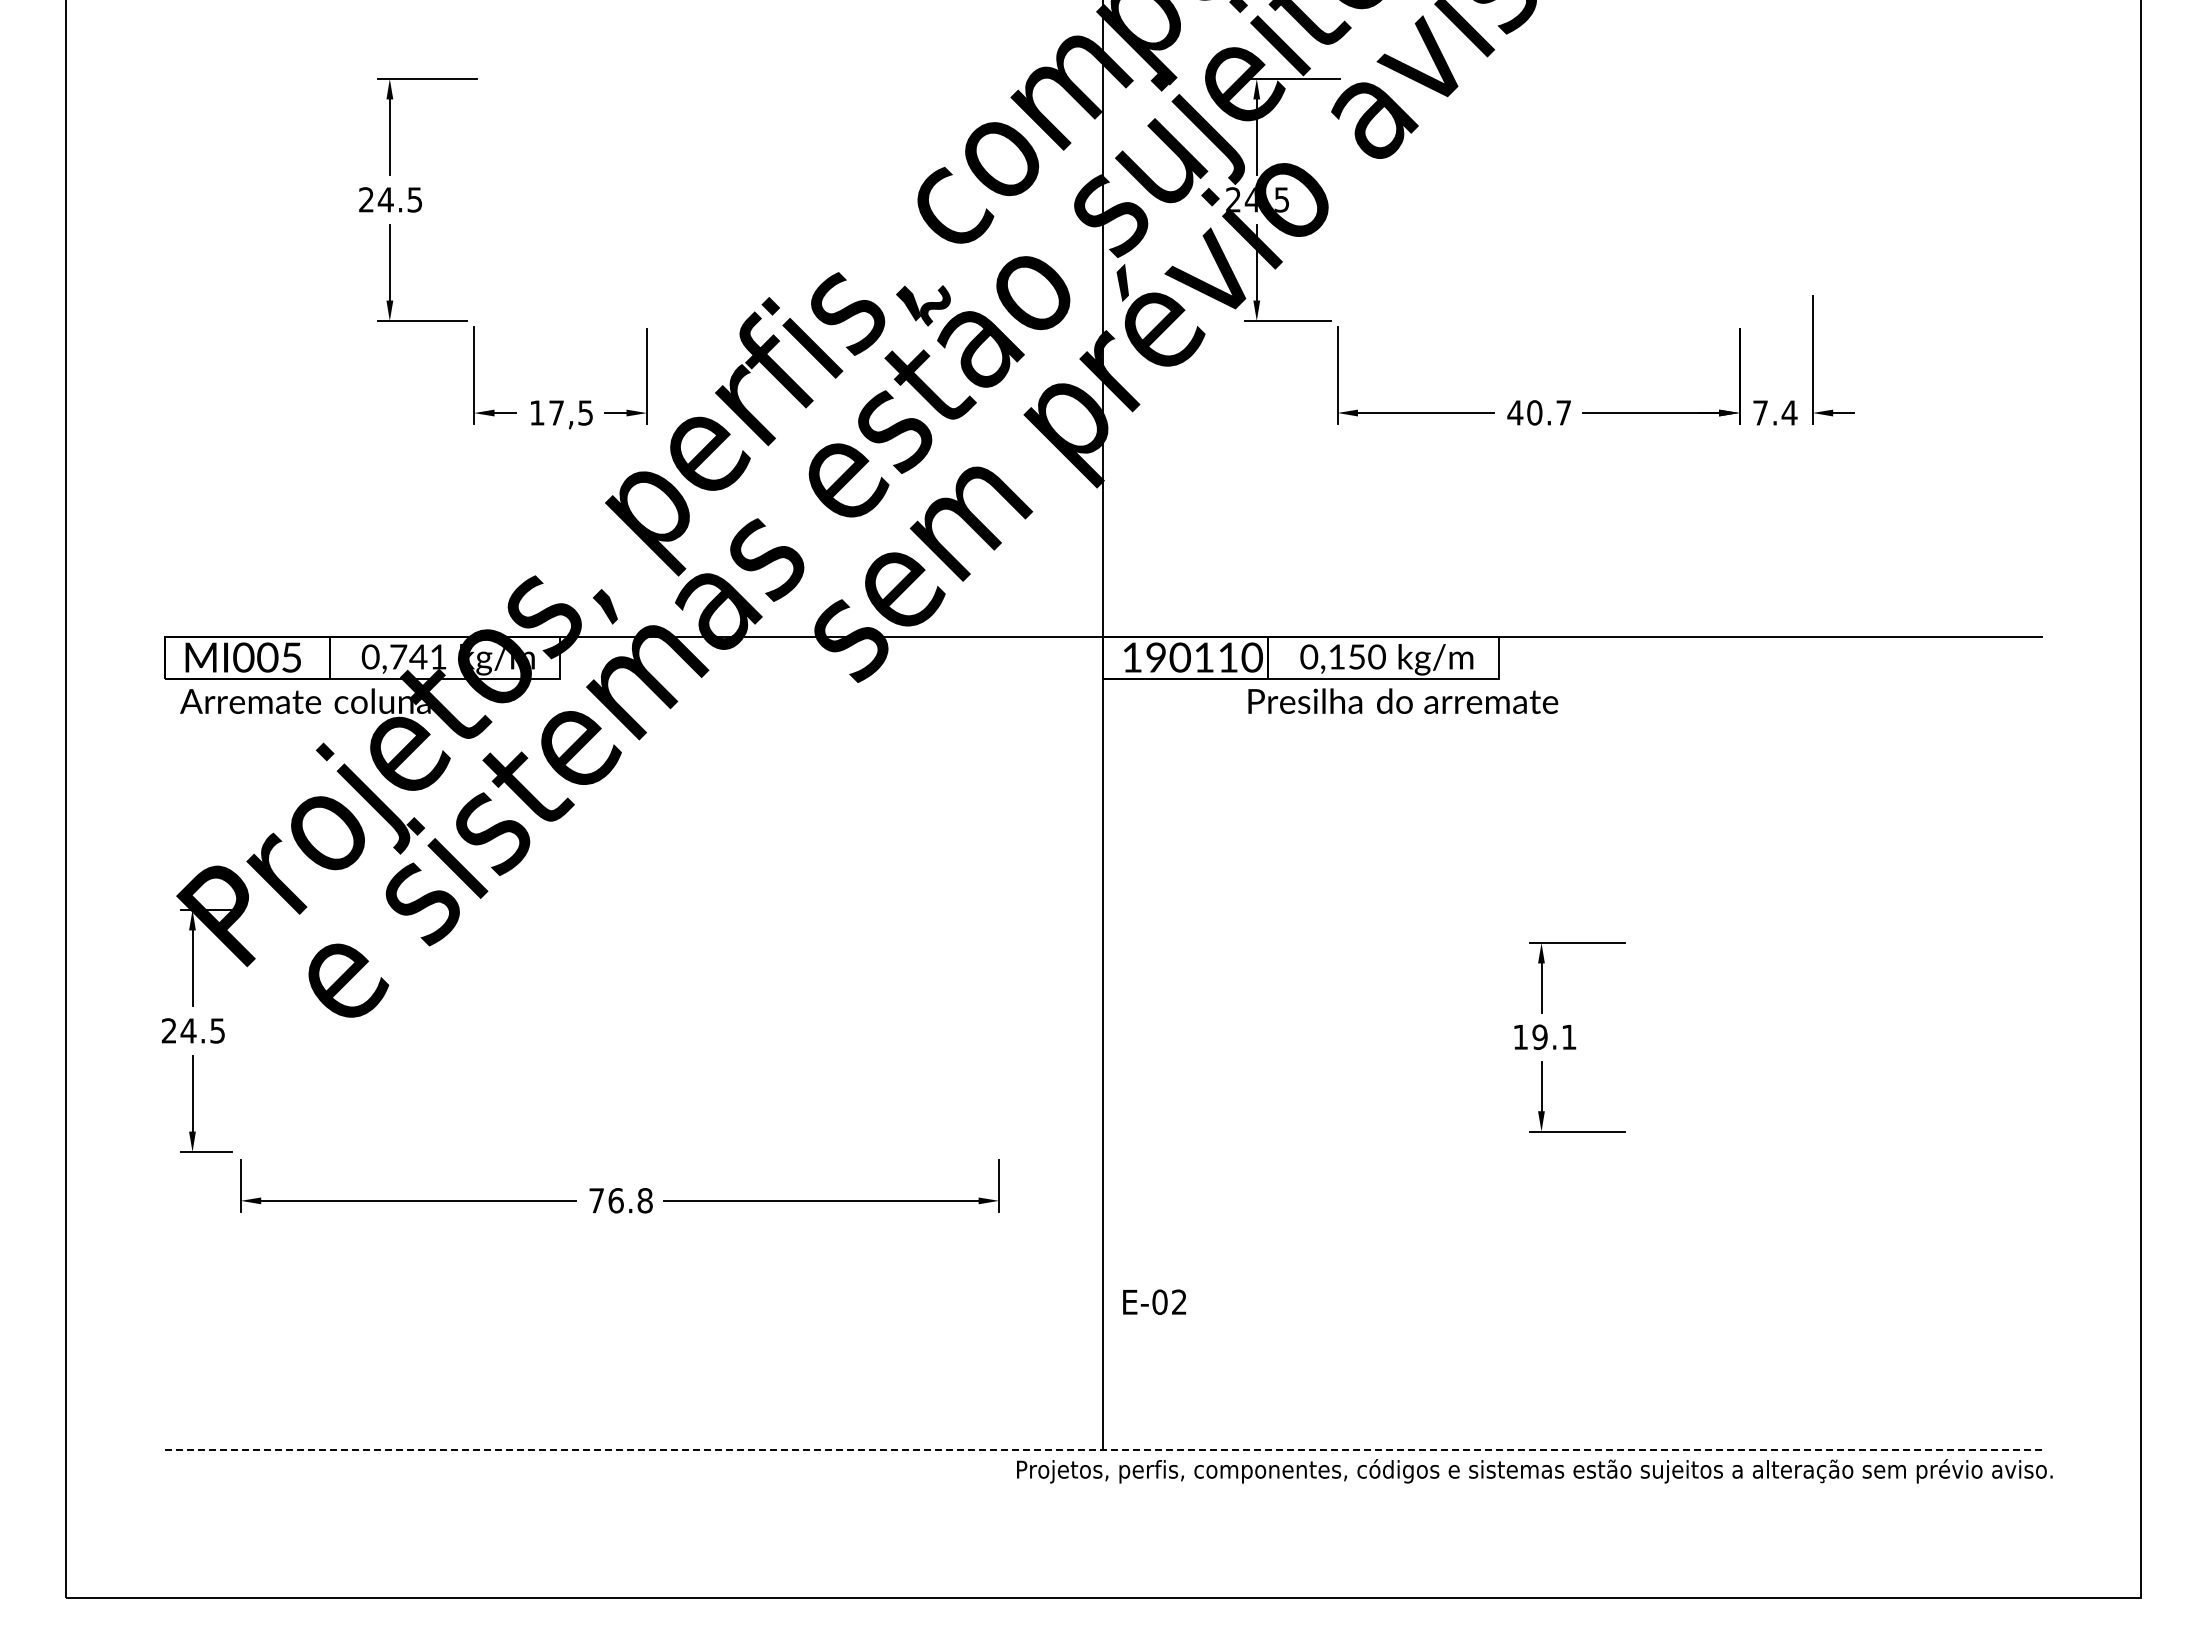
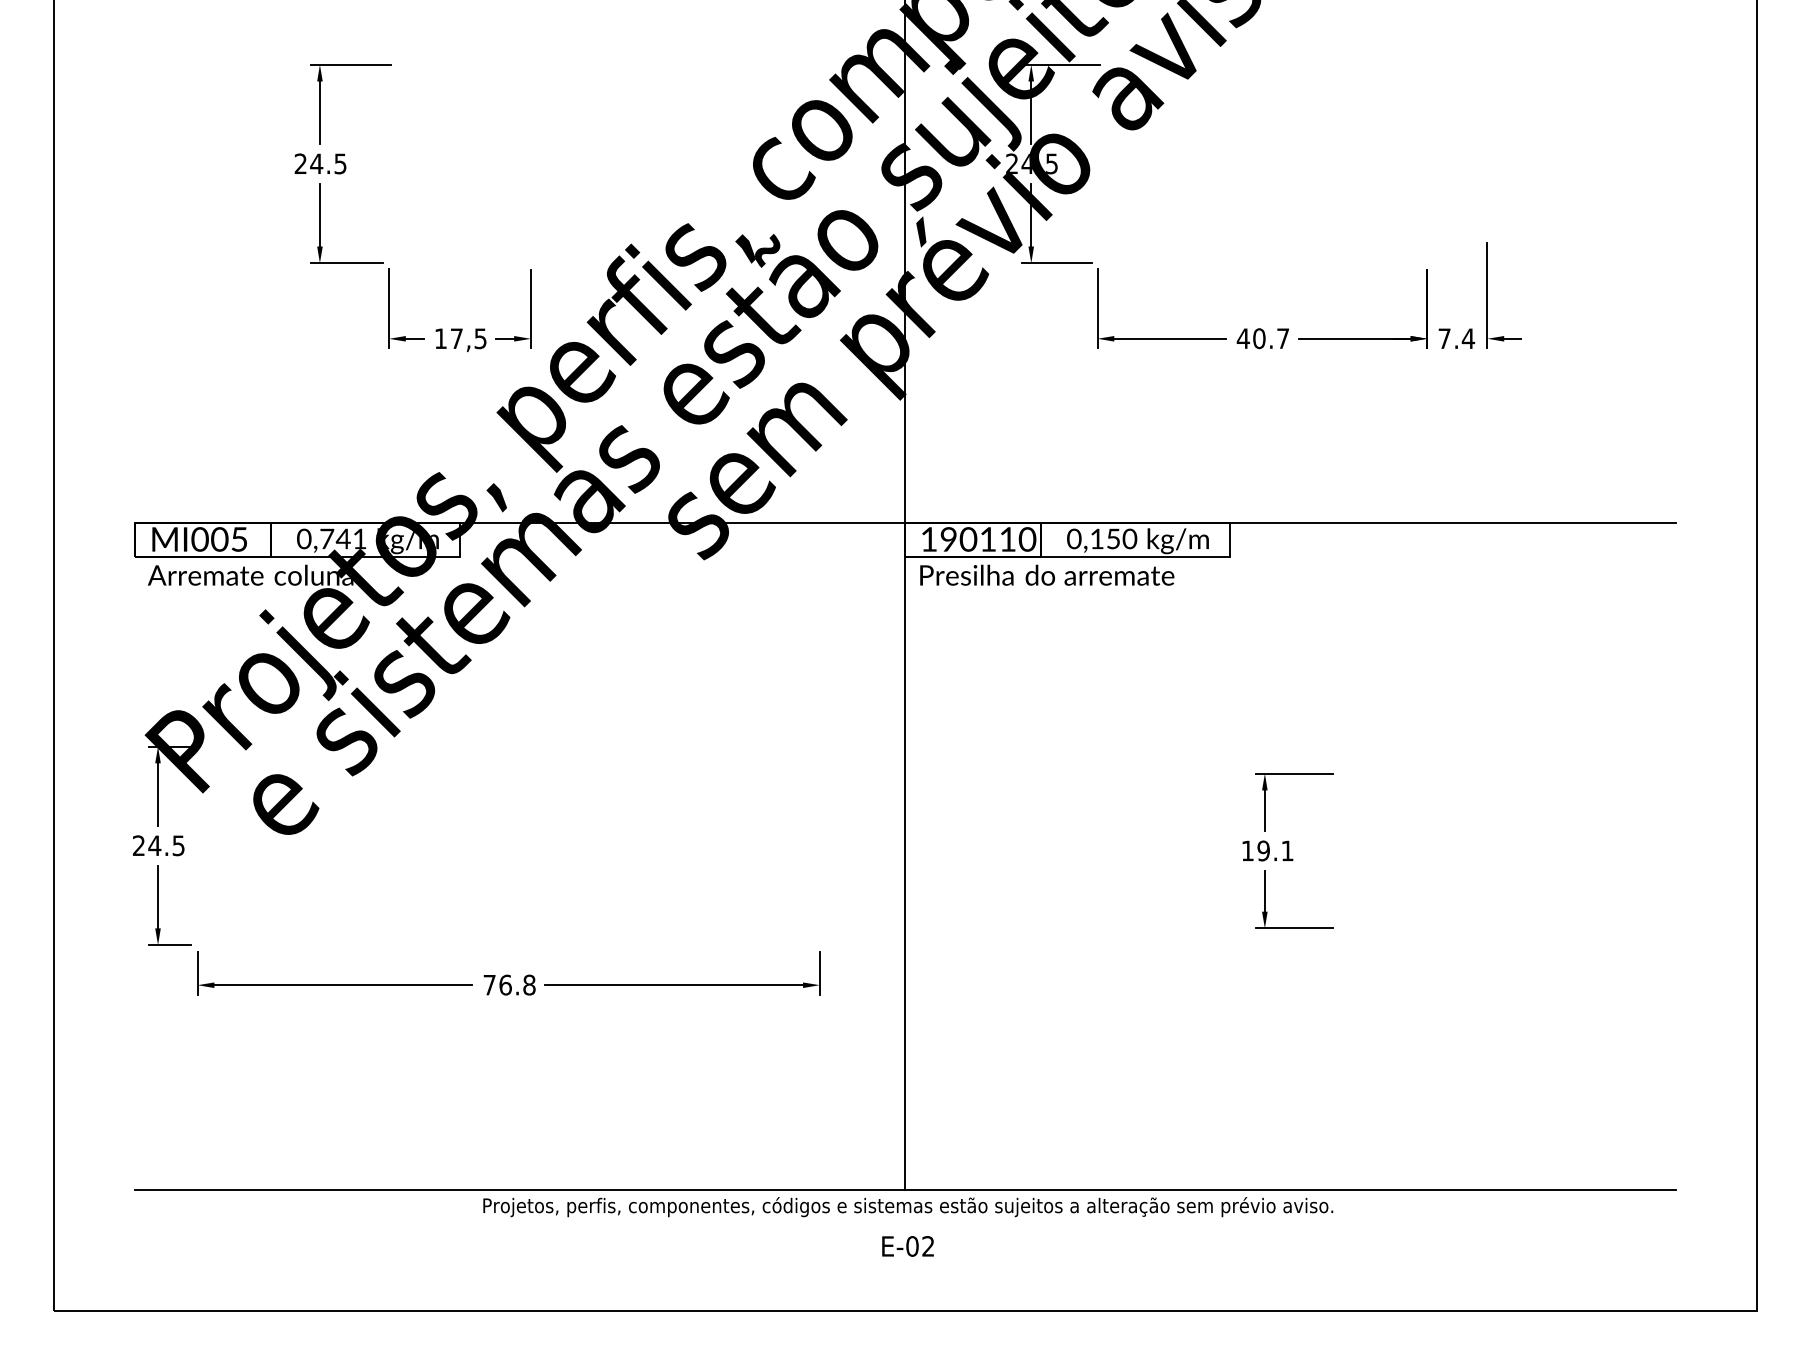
text: (1403, 700) -> (1047, 574), moved
text: (1154, 1301) -> (907, 1245), moved
line: (1103, 1450) -> (905, 1190), dashed -> solid
text: (1534, 1471) -> (907, 1207), moved

